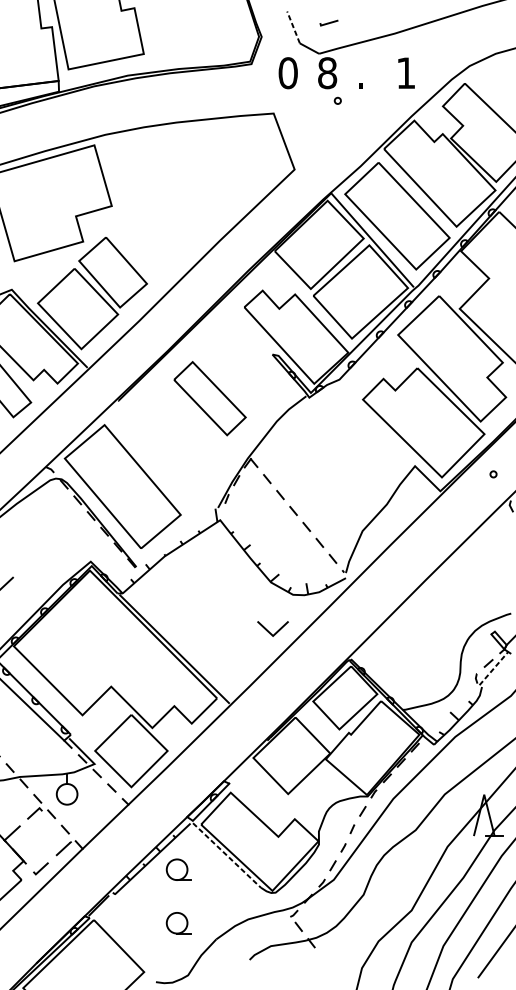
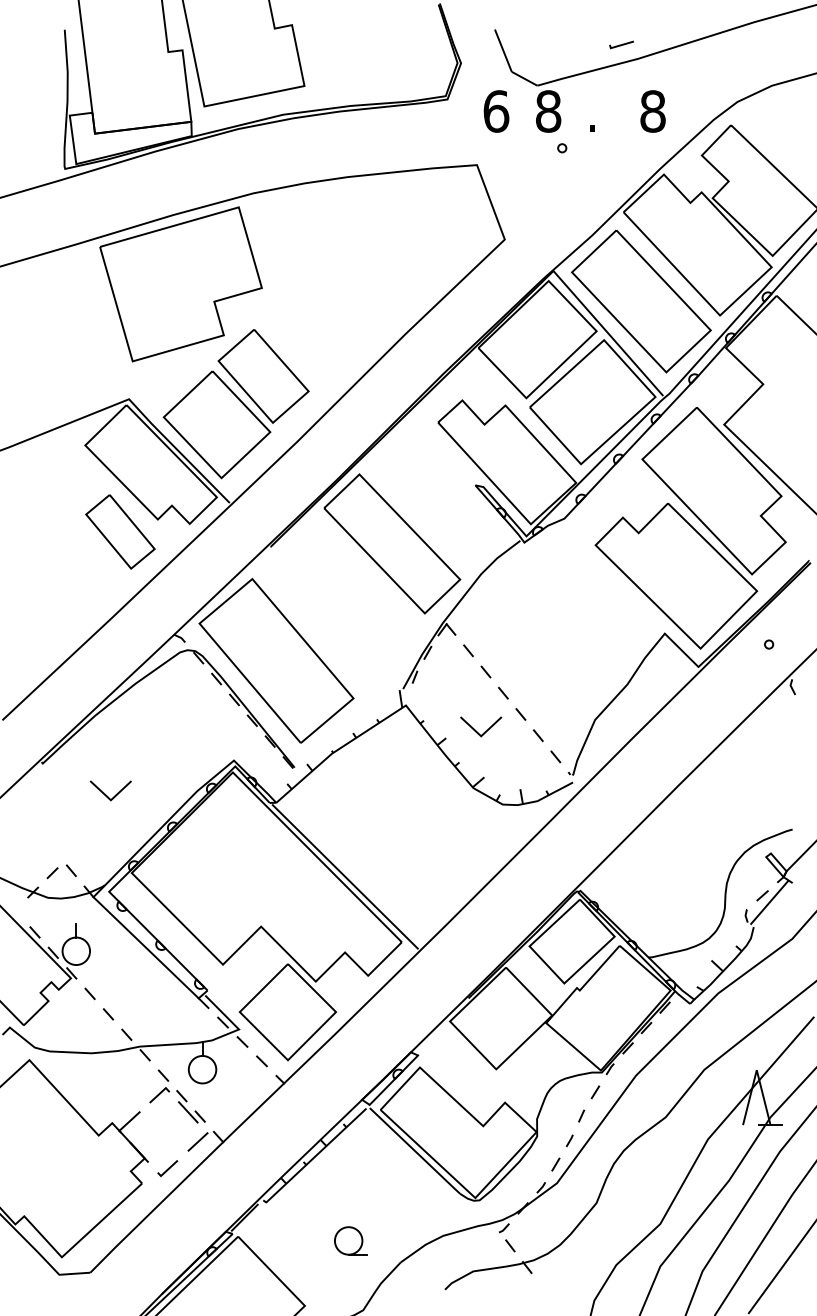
line: (329, 22) -> (621, 44), moved
line: (293, 27) -> (503, 50), dashed -> solid
text: (288, 73) -> (496, 111), 0 -> 6
text: (405, 73) -> (652, 111), 1 -> 8
part: (210, 398) -> (392, 543), size x1.43
line: (276, 631) -> (485, 730), moved
line: (494, 667) -> (770, 901), dashed -> solid
line: (56, 826) -> (188, 1112), added
line: (227, 855) -> (415, 1151), dashed -> solid
part: (178, 869) -> (350, 1169), removed

